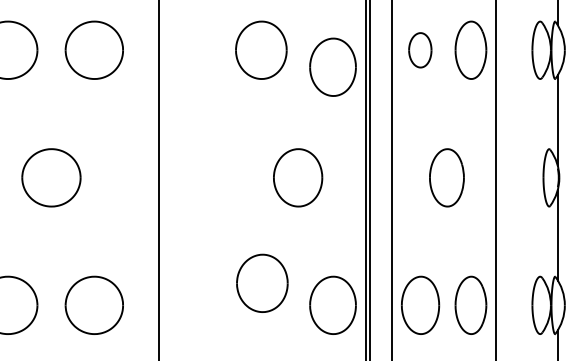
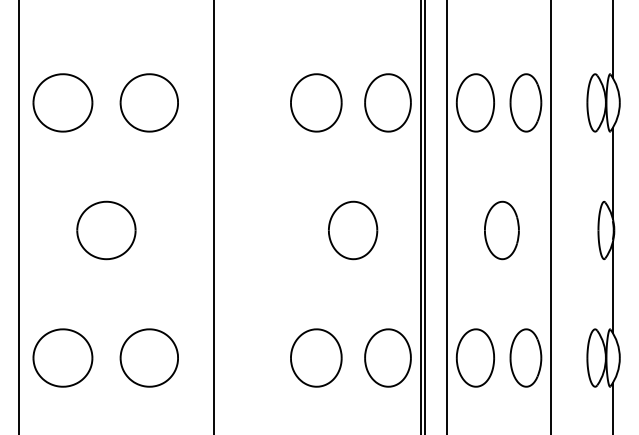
part: (419, 49) -> (474, 102), size x1.67
part: (332, 66) -> (387, 102), moved
part: (262, 282) -> (316, 357), moved

